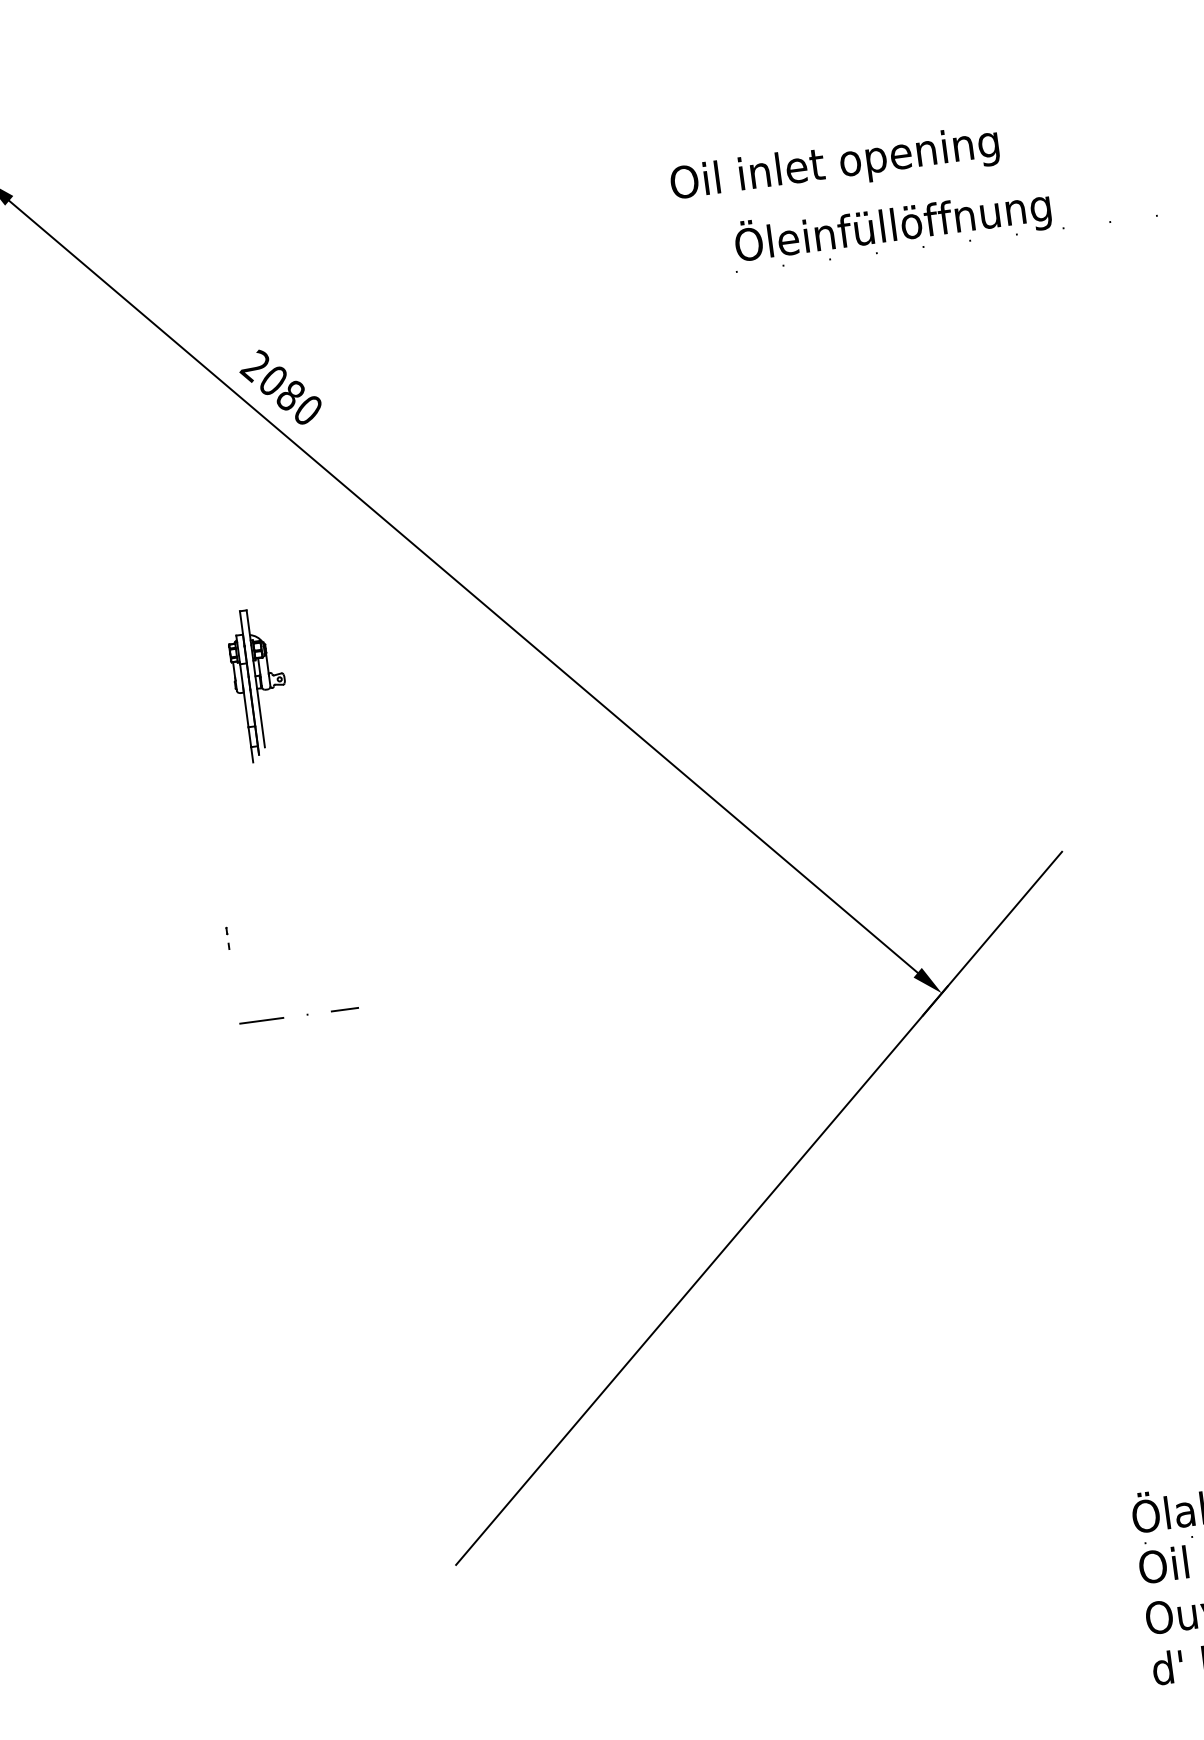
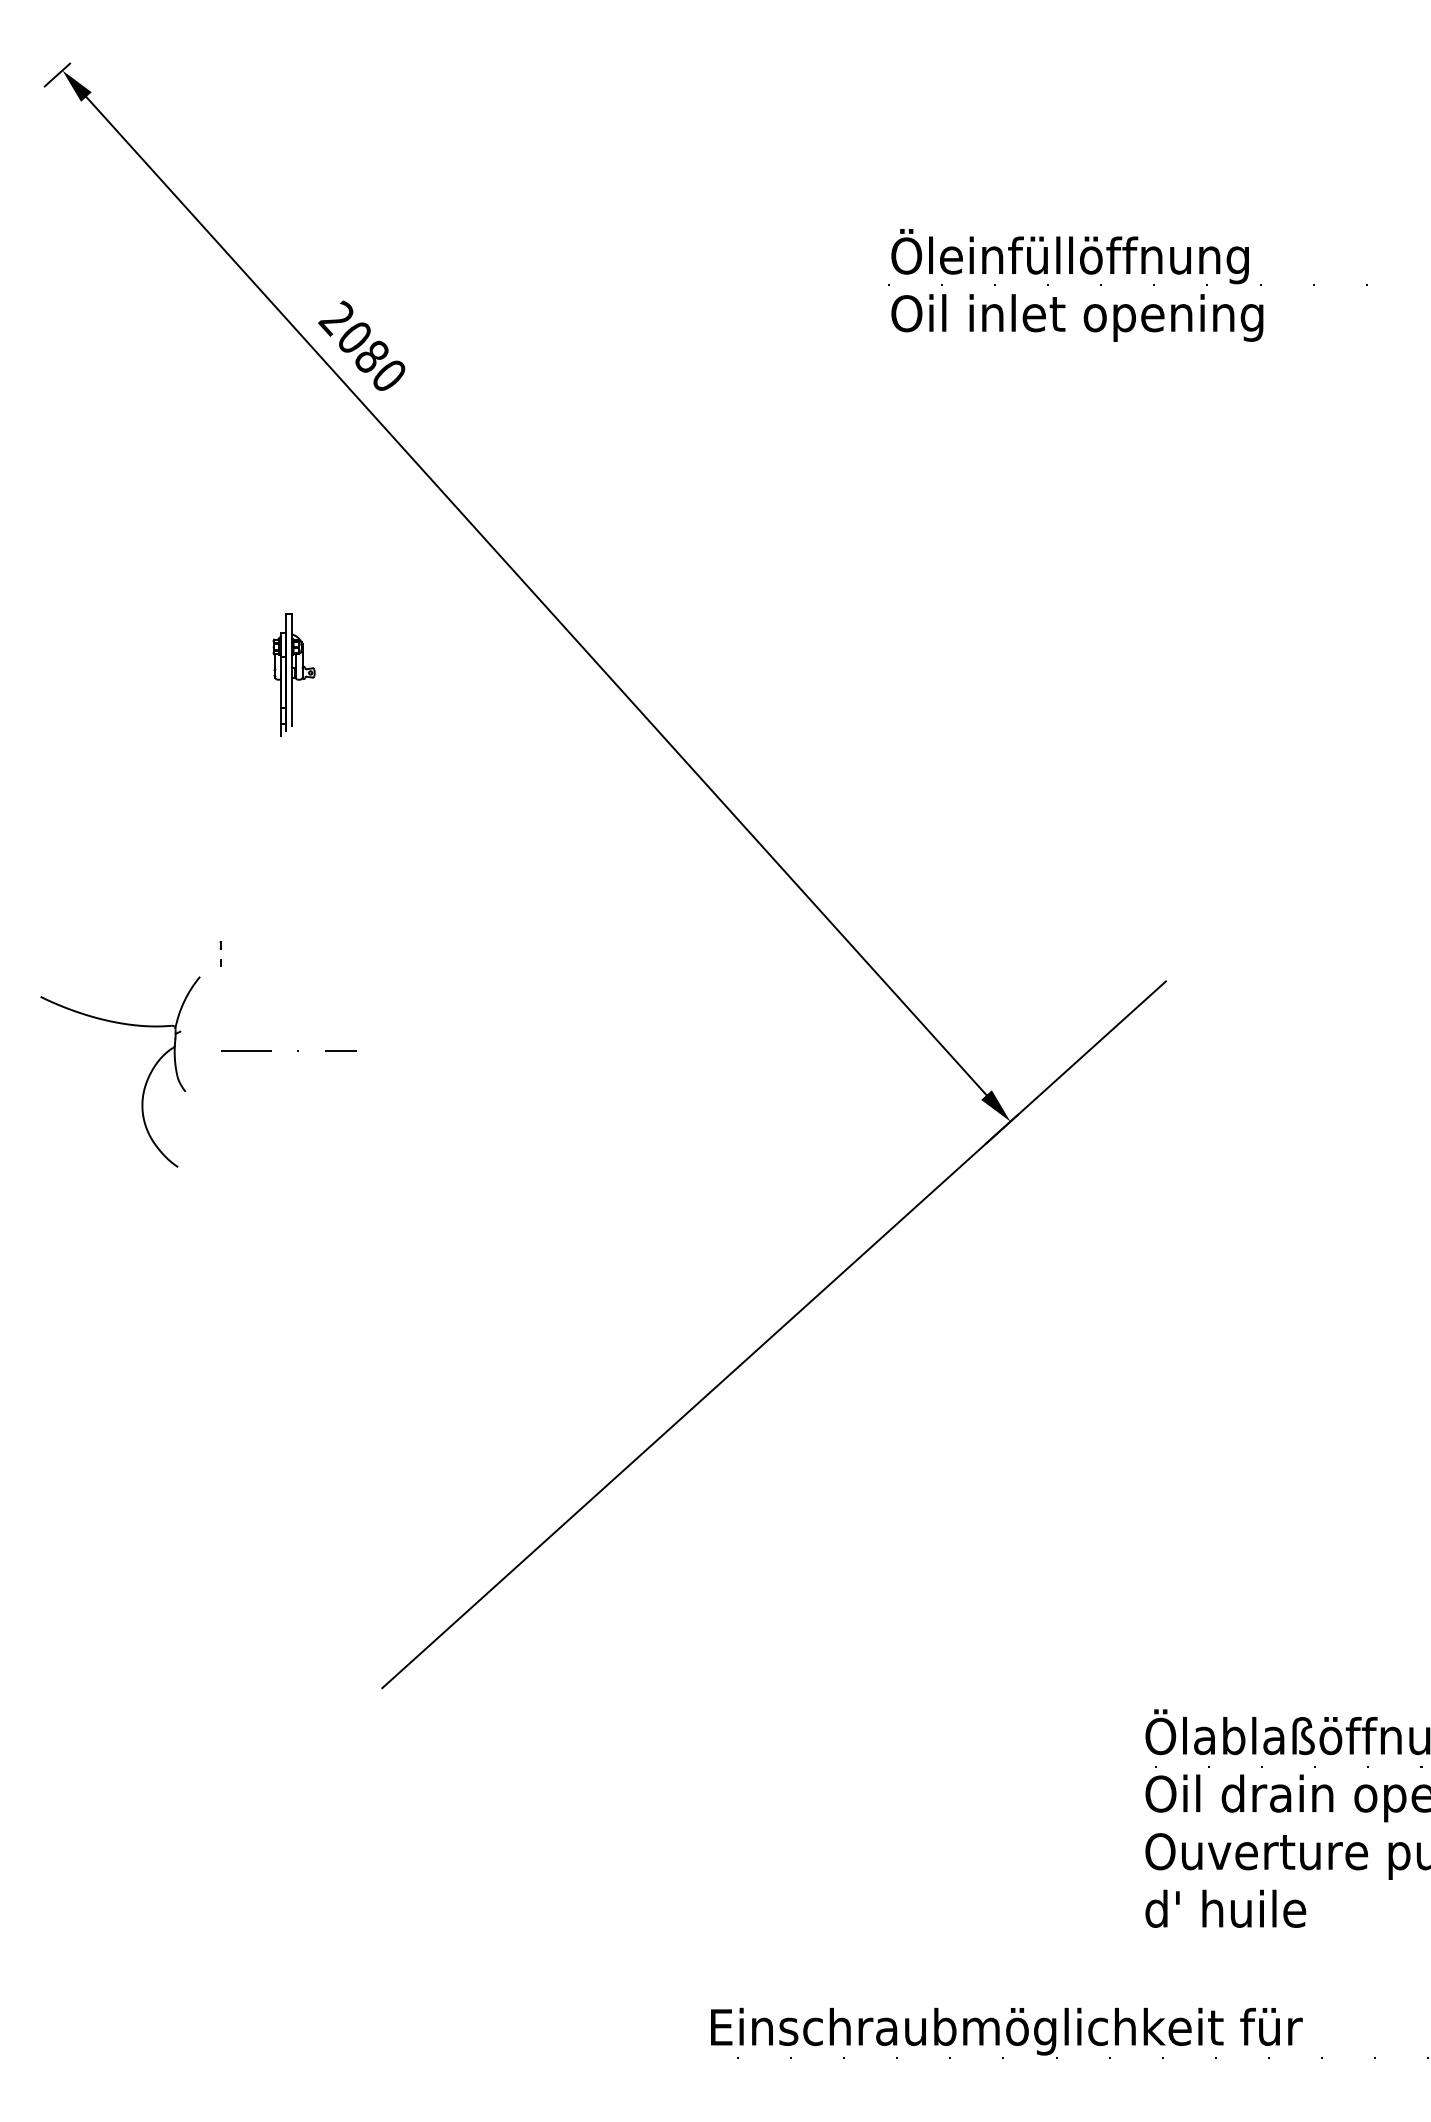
text: (835, 165) -> (1077, 317), moved
part: (259, 684) -> (293, 674), size x0.71
part: (177, 1057) -> (146, 1079), added

